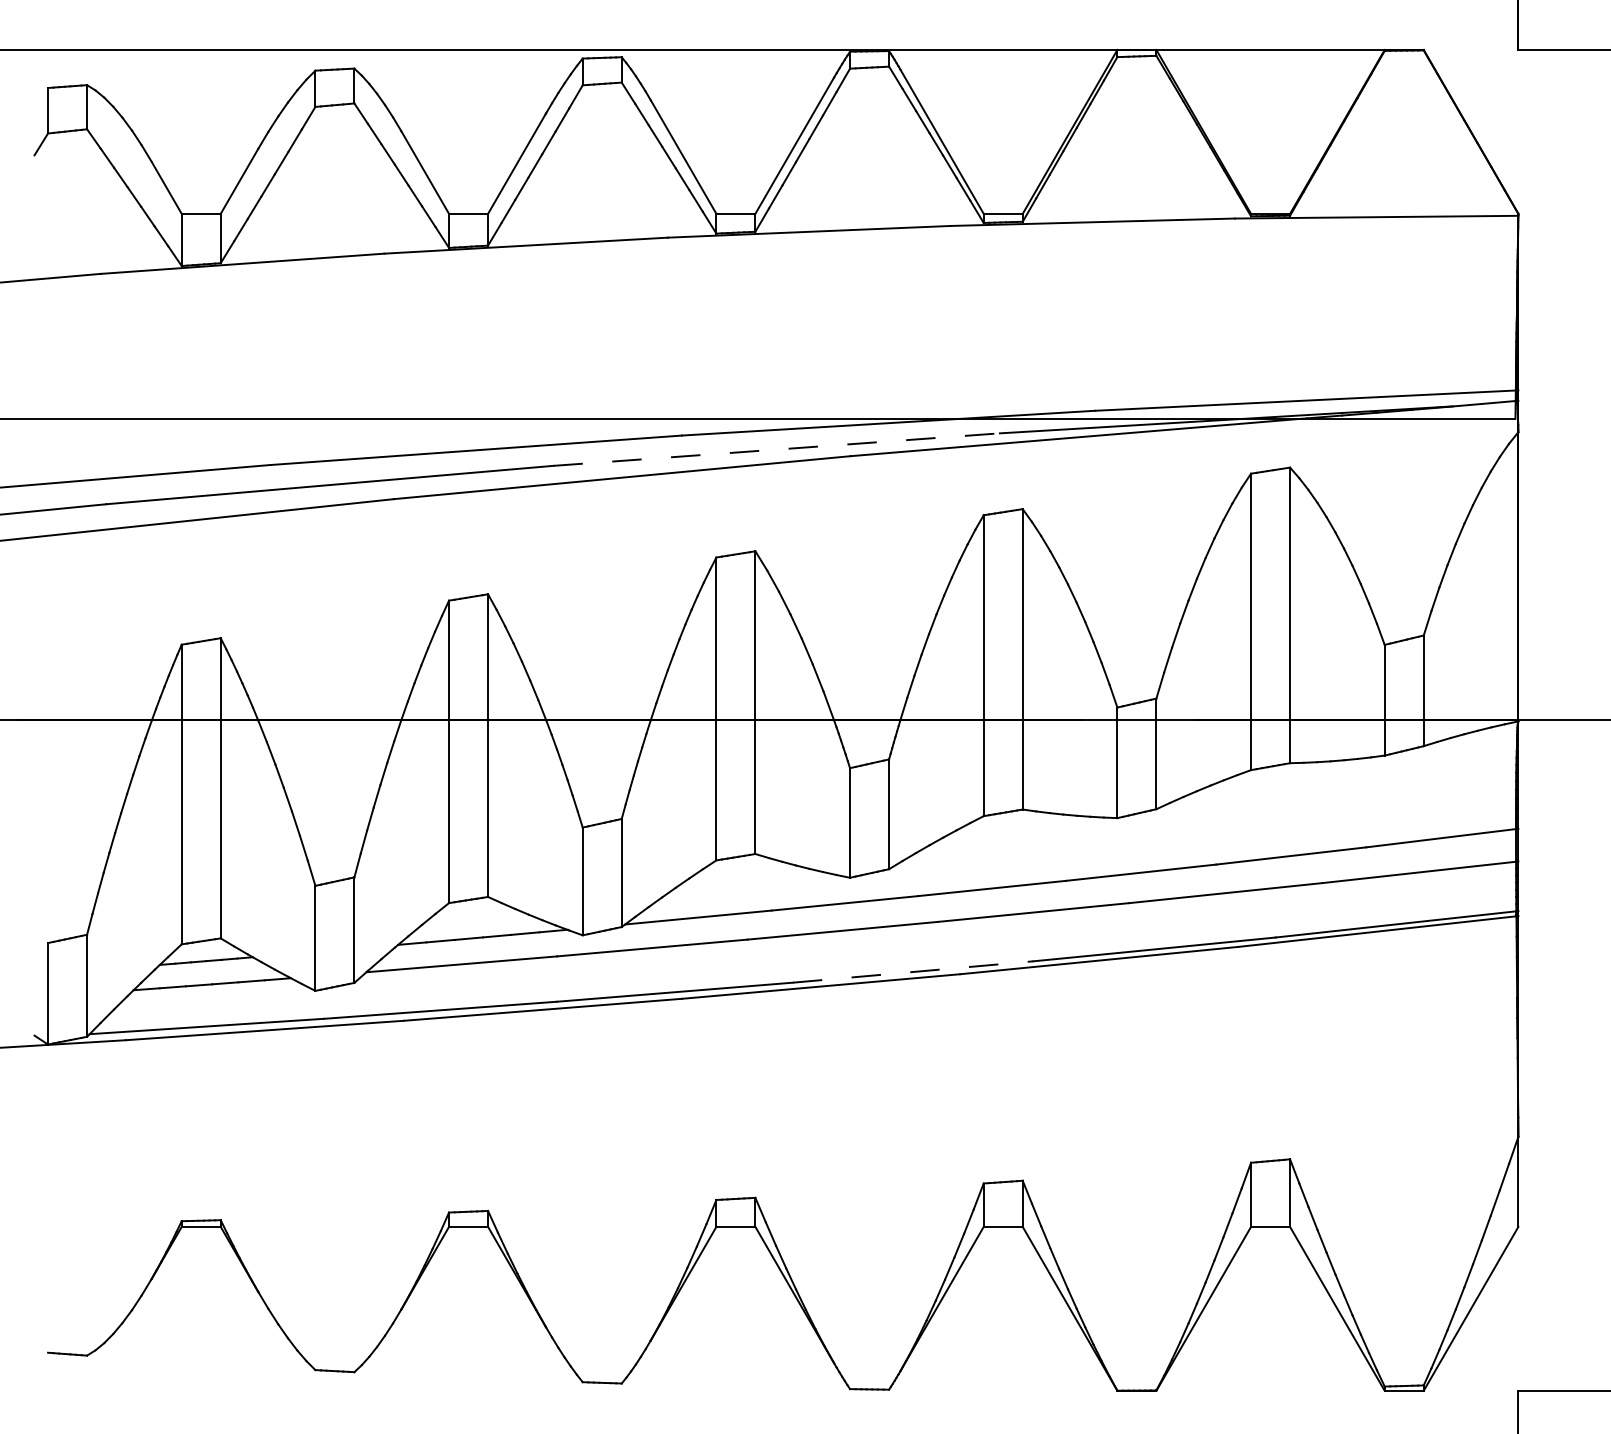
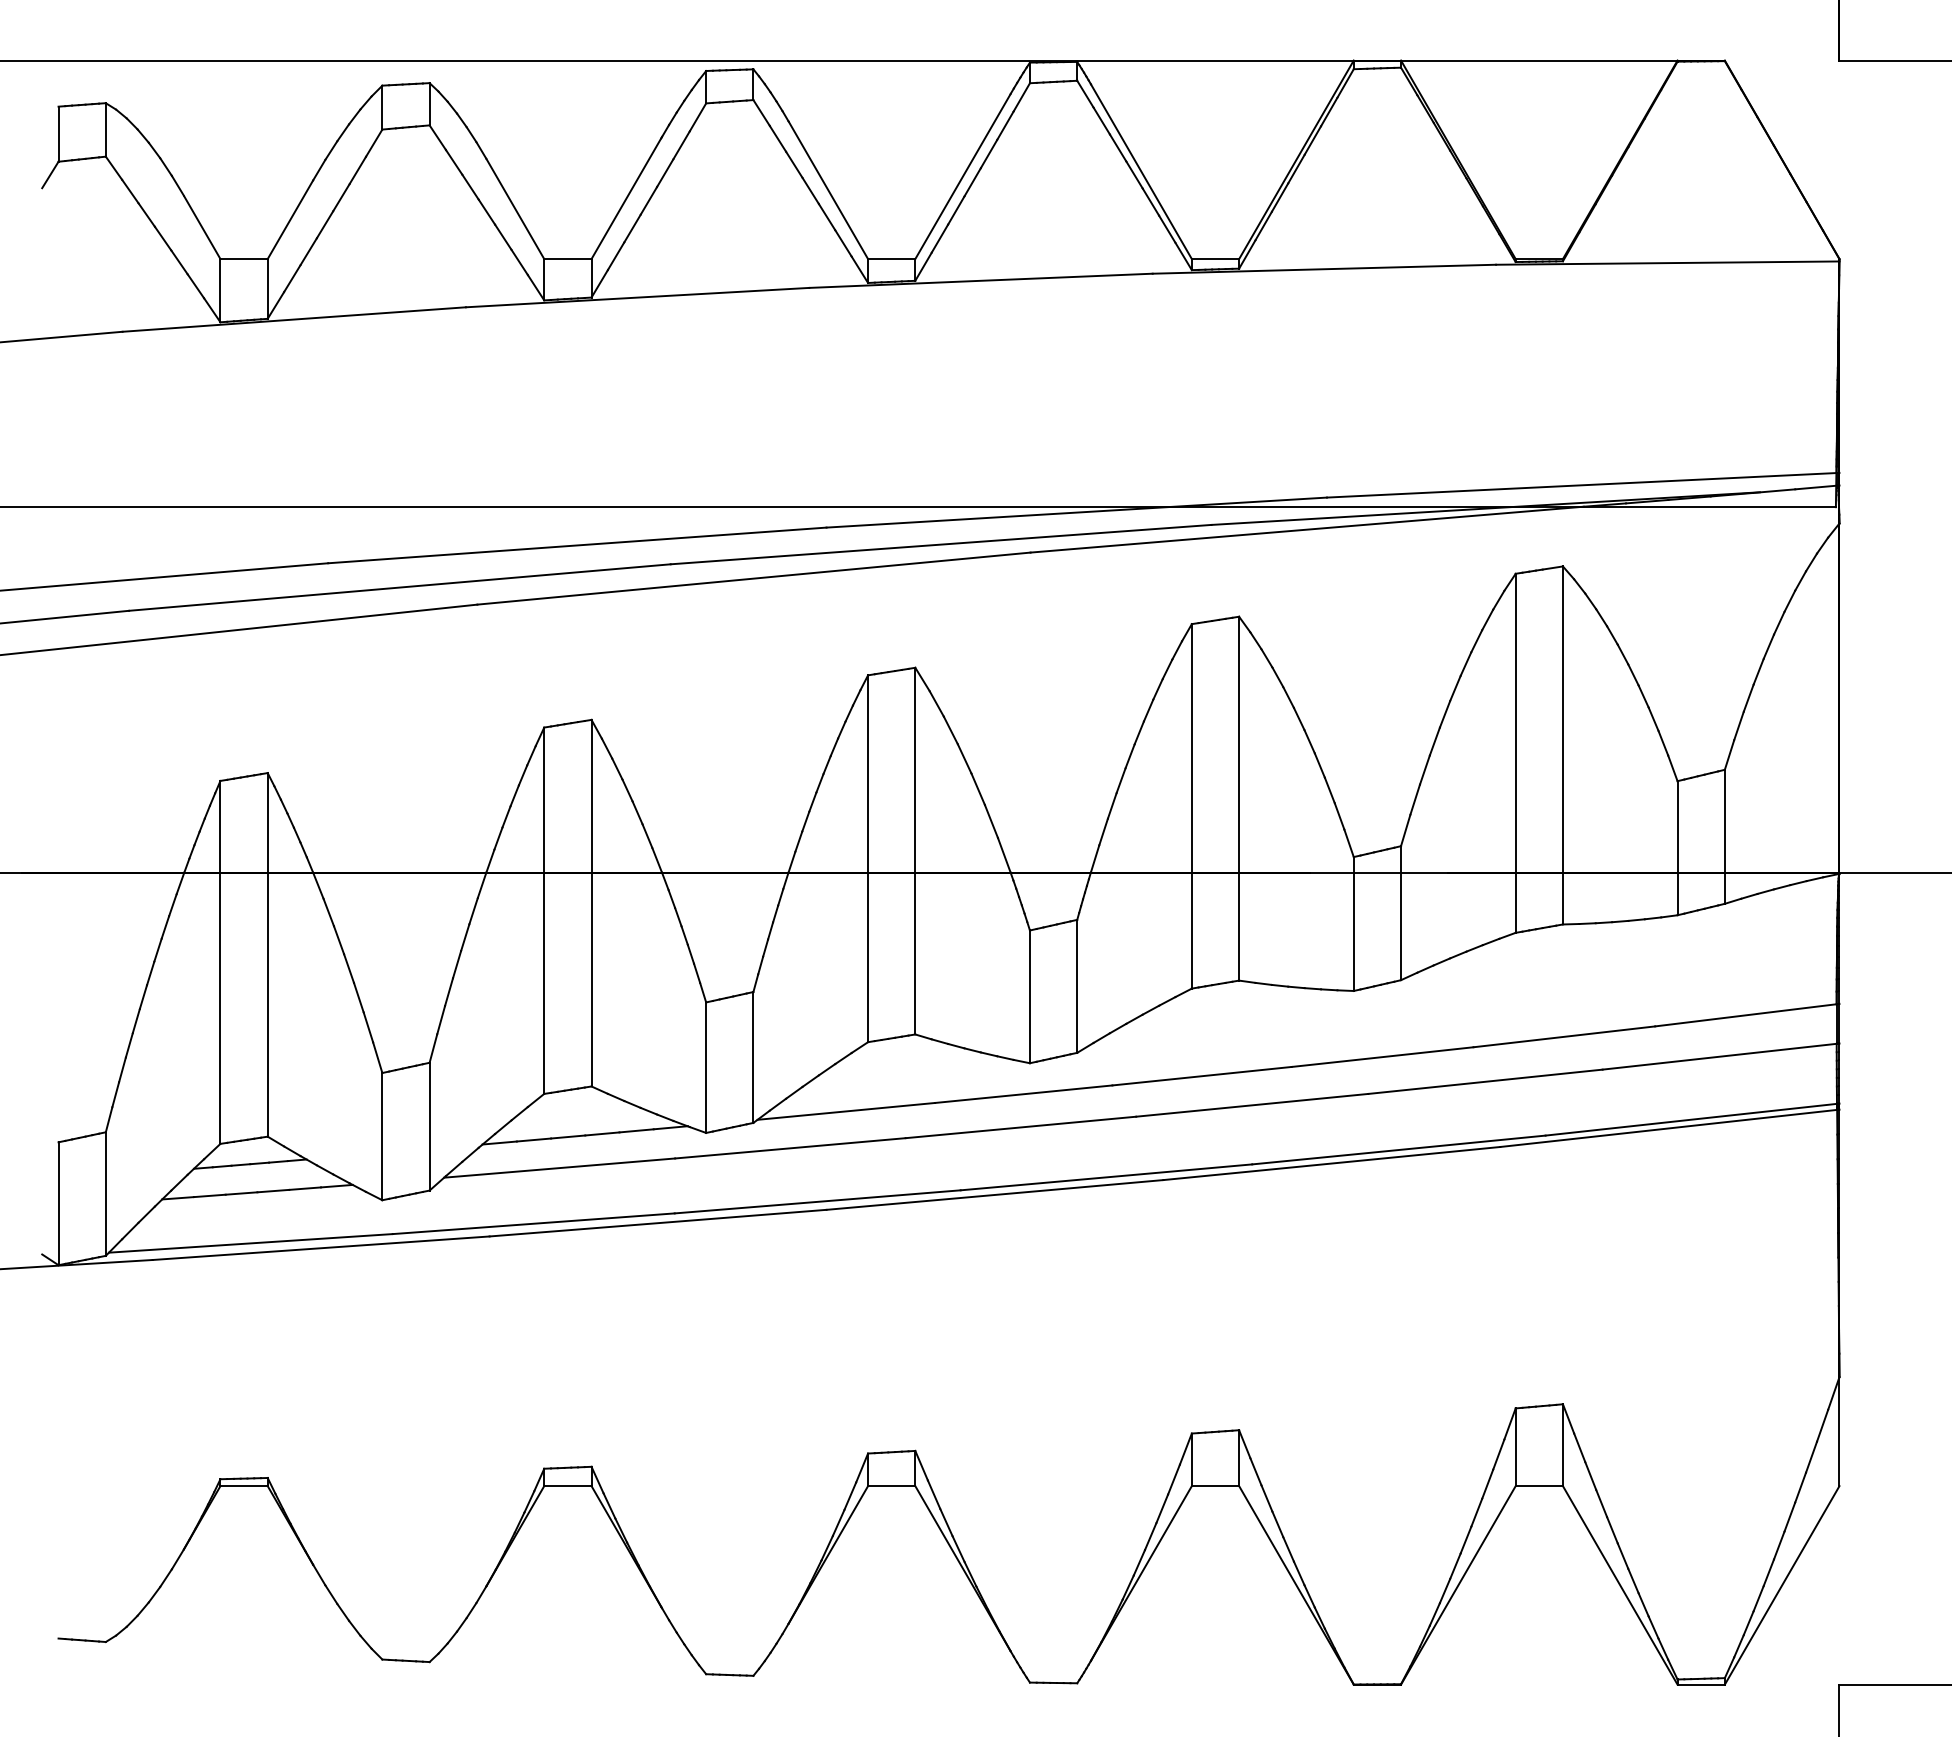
line: (777, 449) -> (941, 544), dashed -> solid
line: (913, 972) -> (1106, 1177), dashed -> solid

